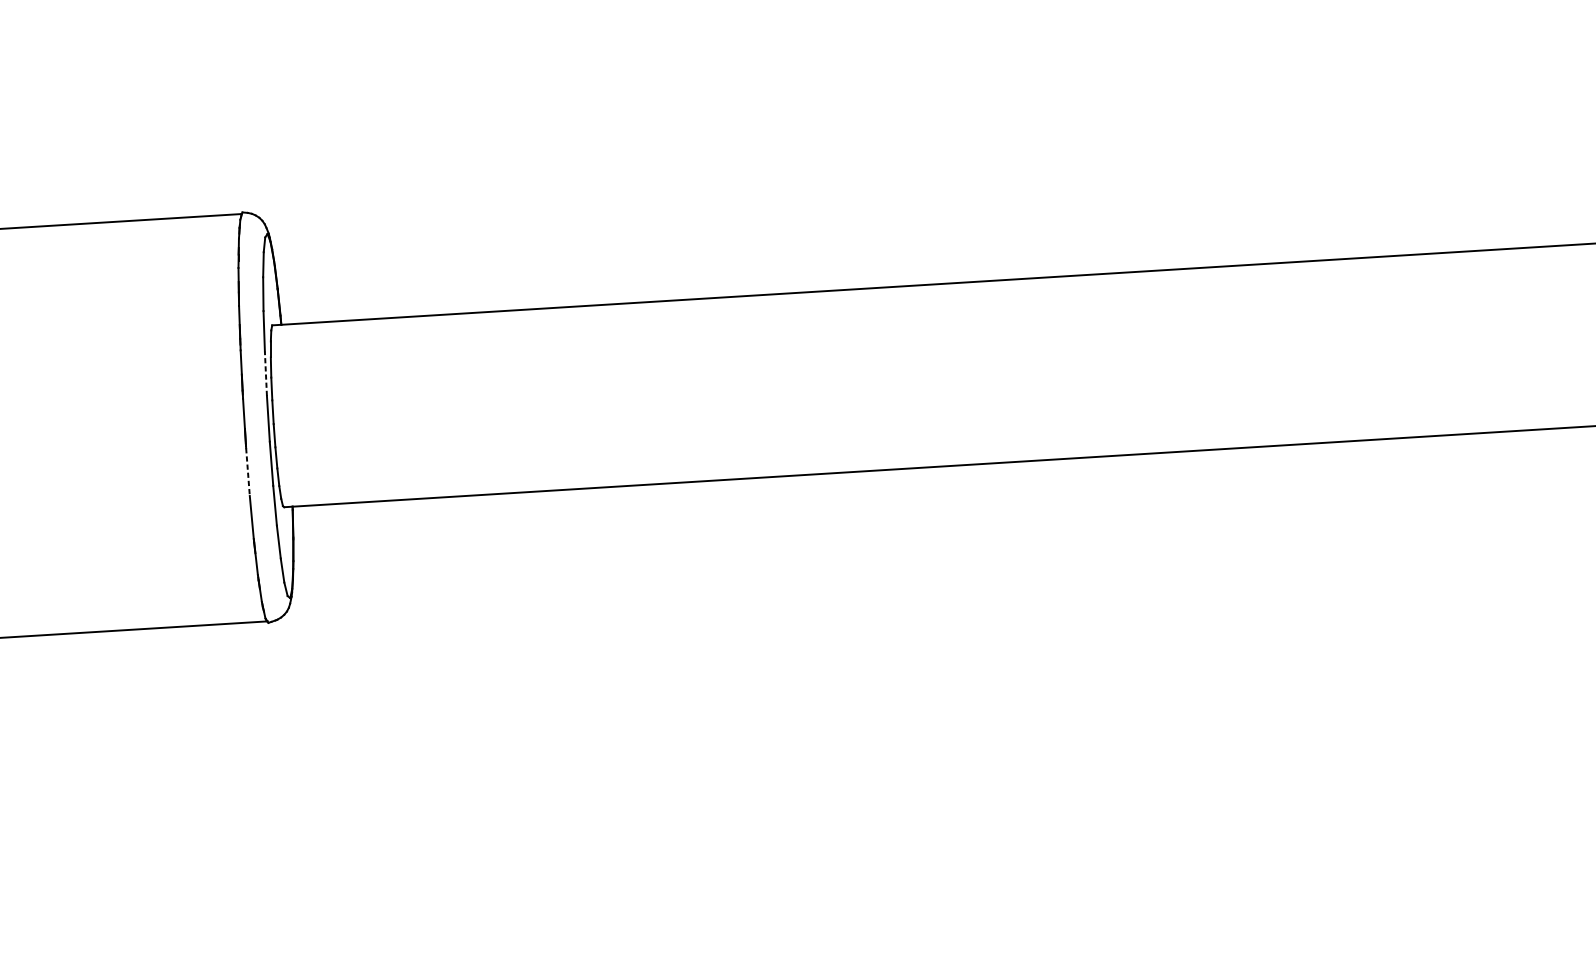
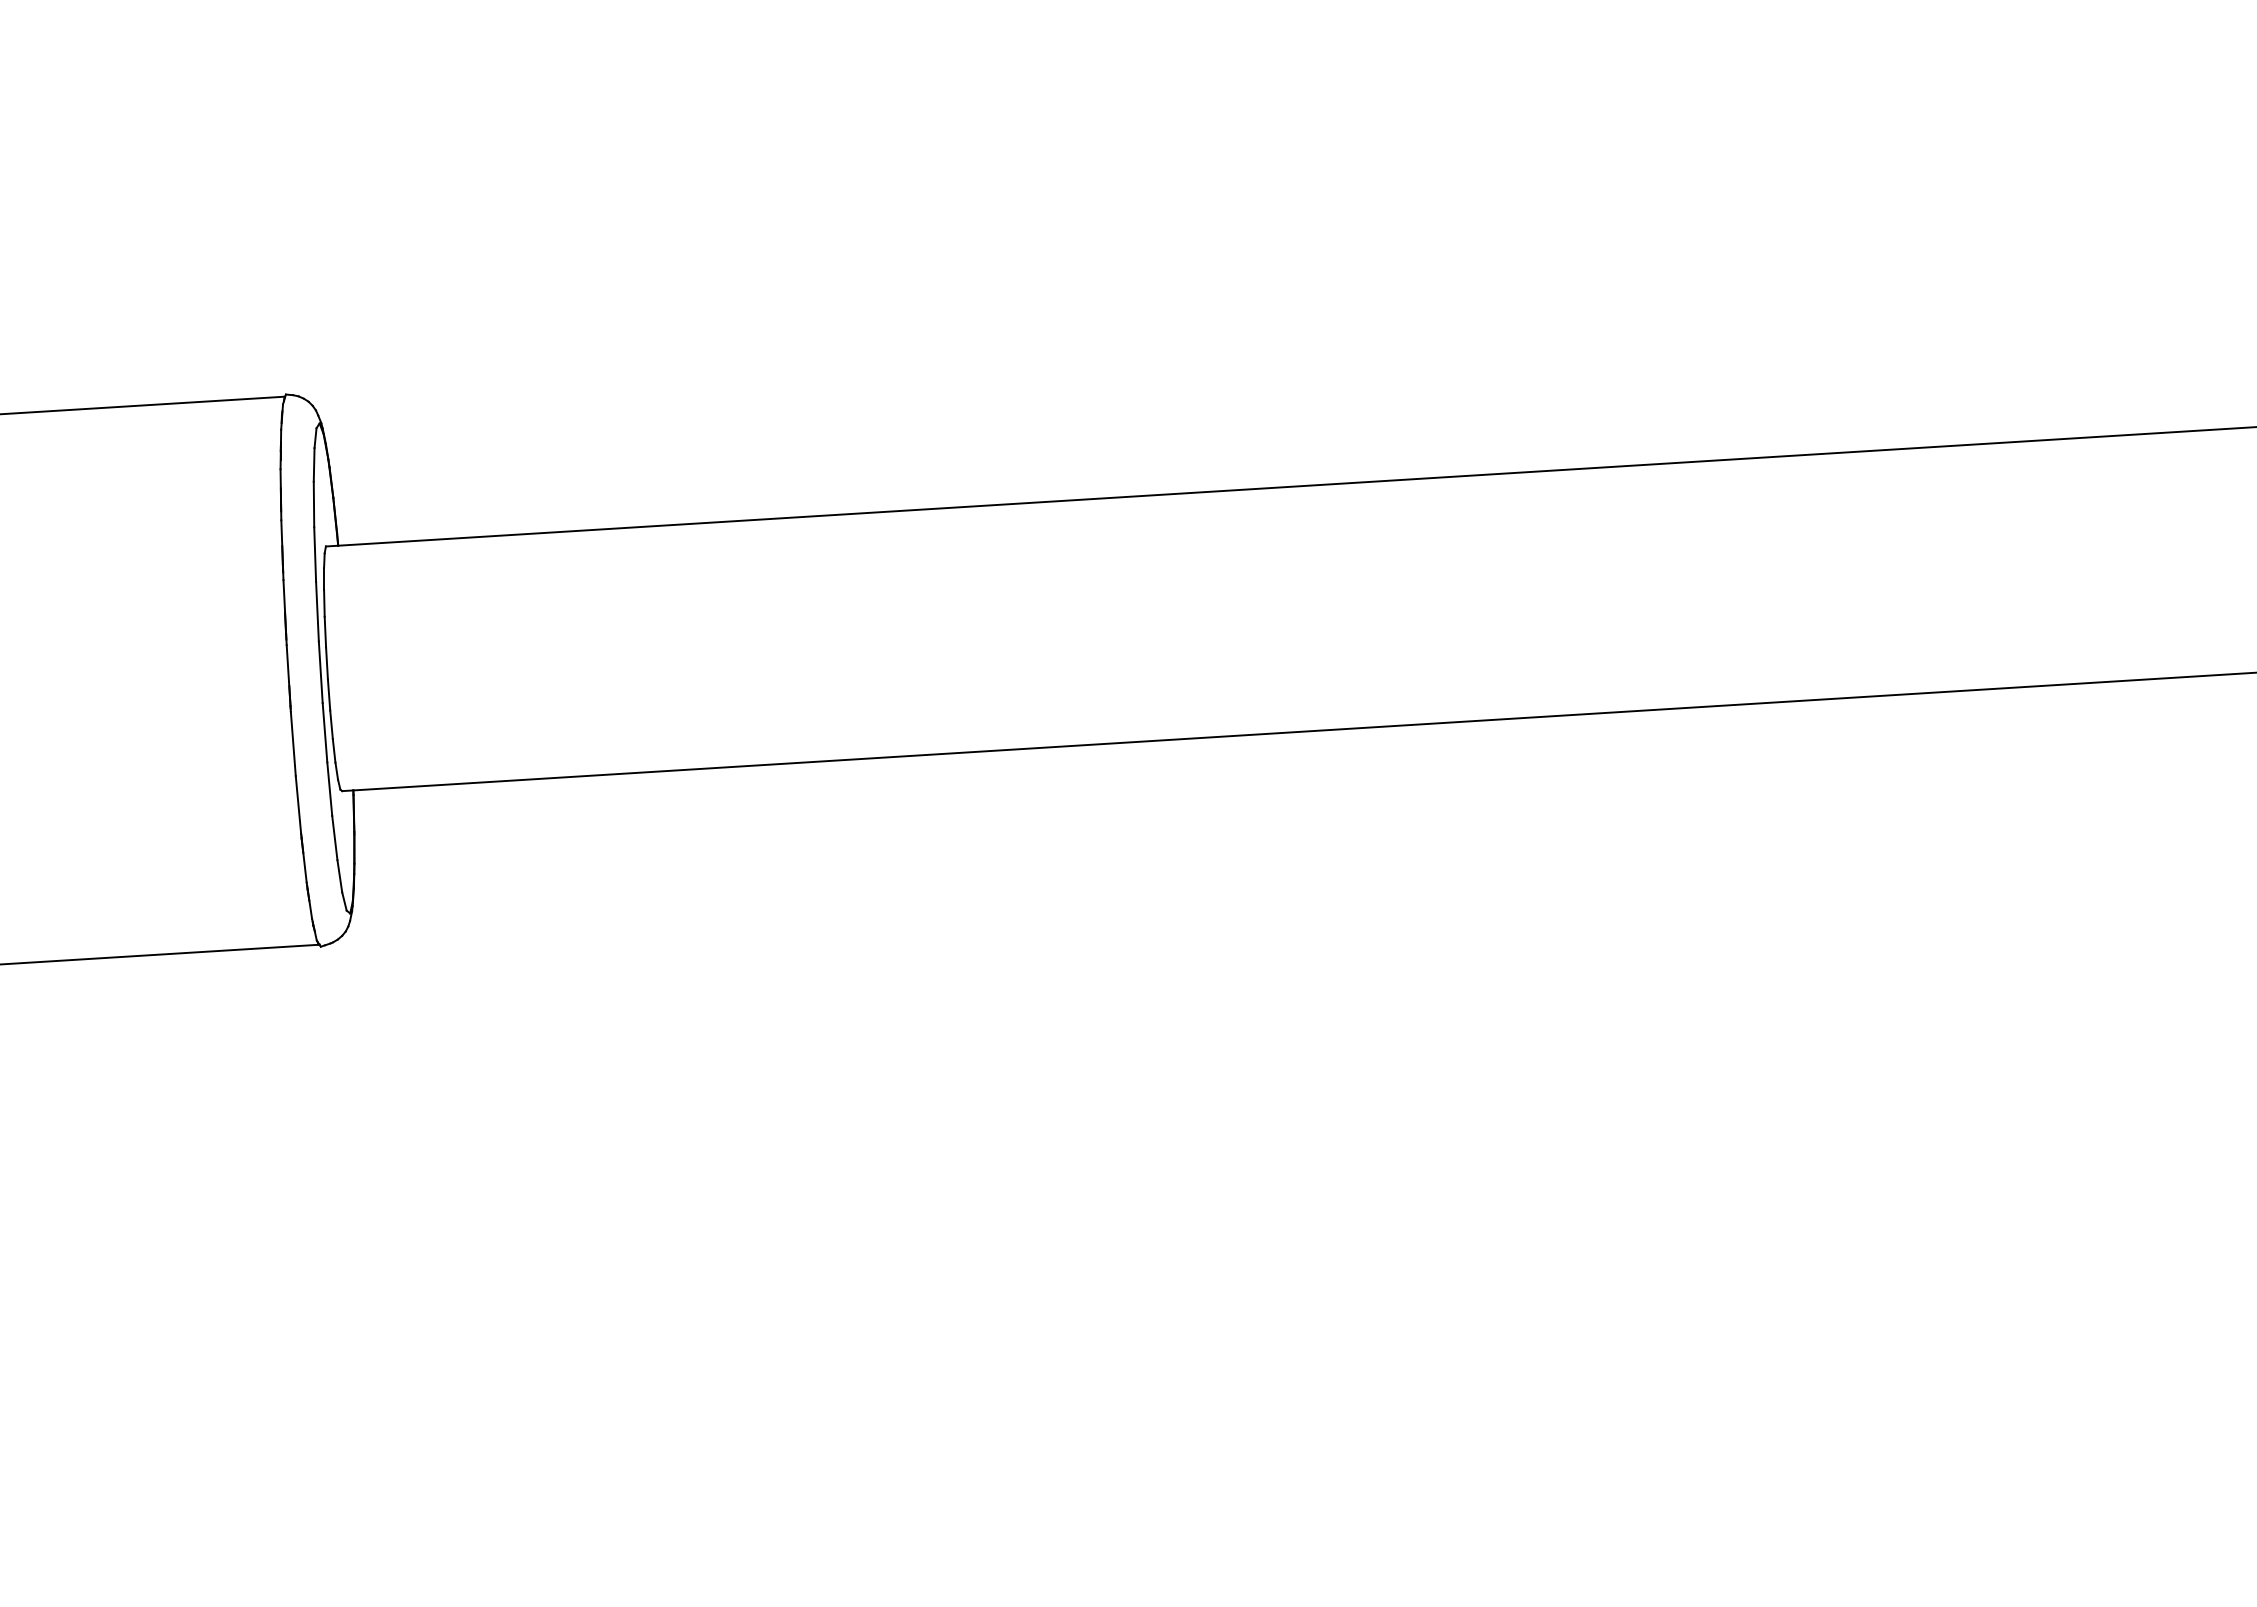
line: (265, 373) -> (317, 611), dashed -> solid
line: (248, 472) -> (293, 744), dashed -> solid

